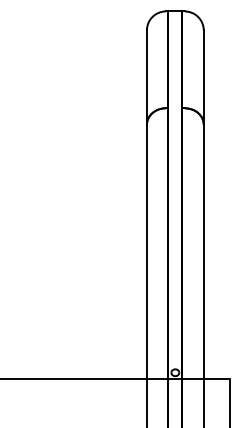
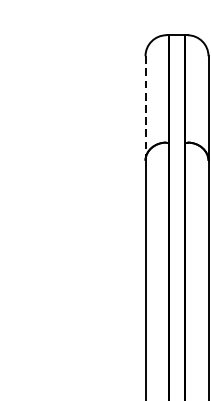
line: (146, 78) -> (145, 109), solid -> dashed

